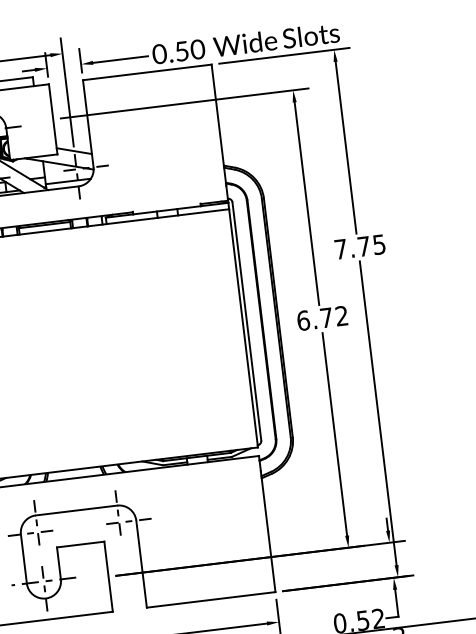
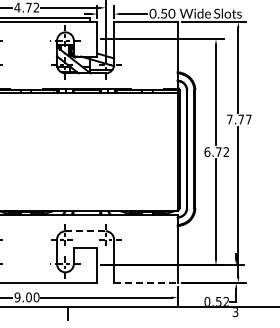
text: (378, 244) -> (248, 119), 7.75 -> 7.77
line: (78, 510) -> (86, 231), solid -> dashed
line: (210, 599) -> (145, 282), solid -> dashed

